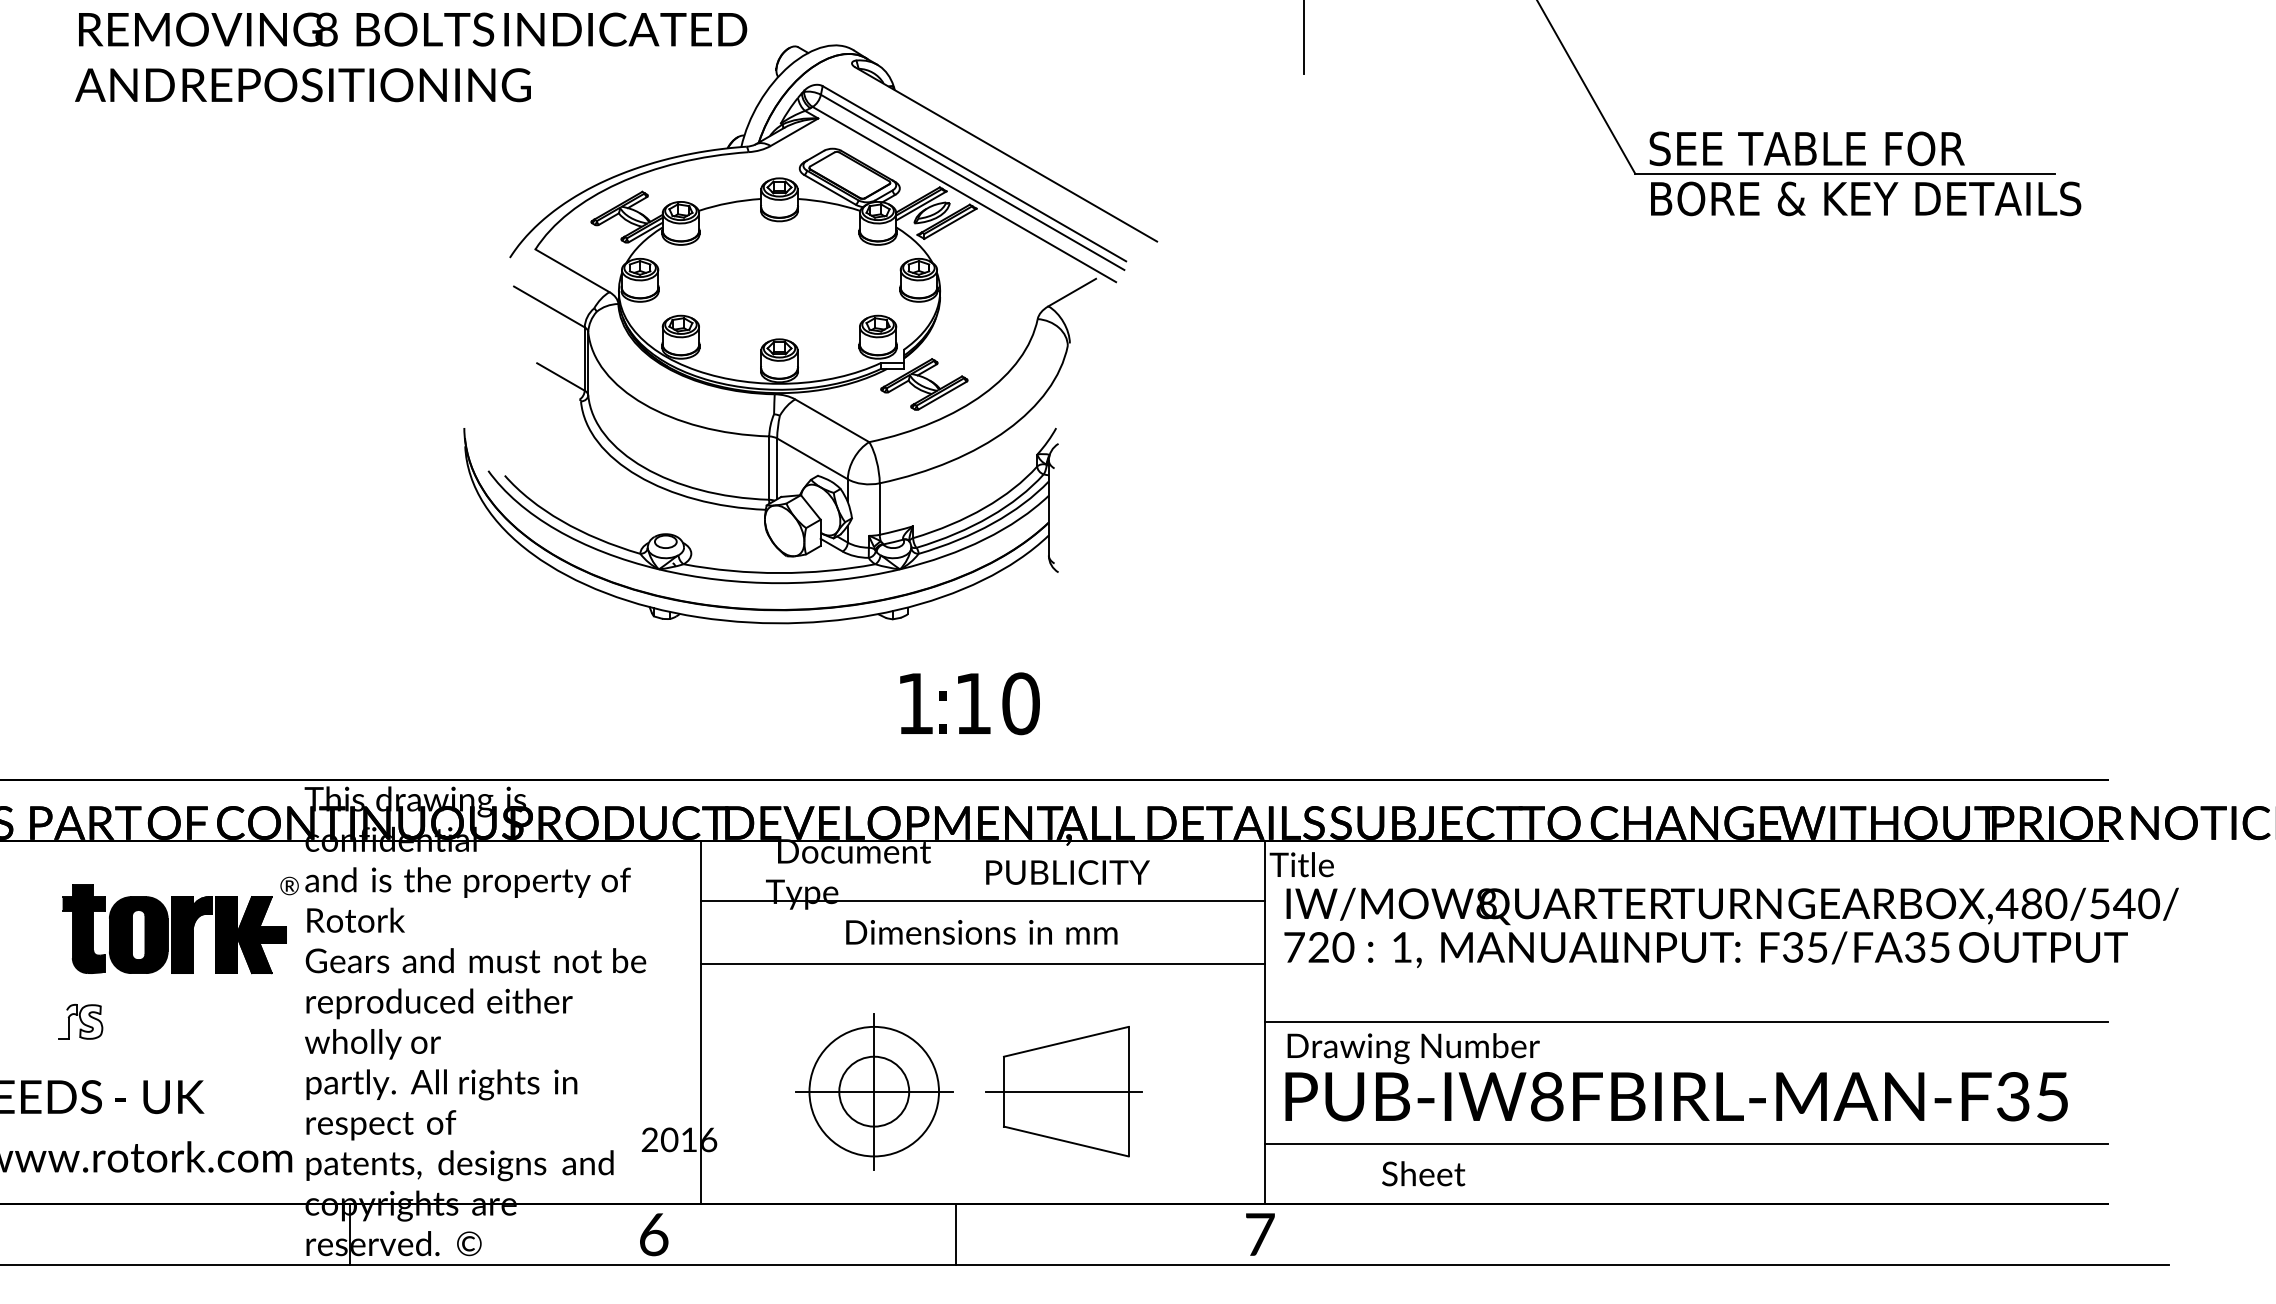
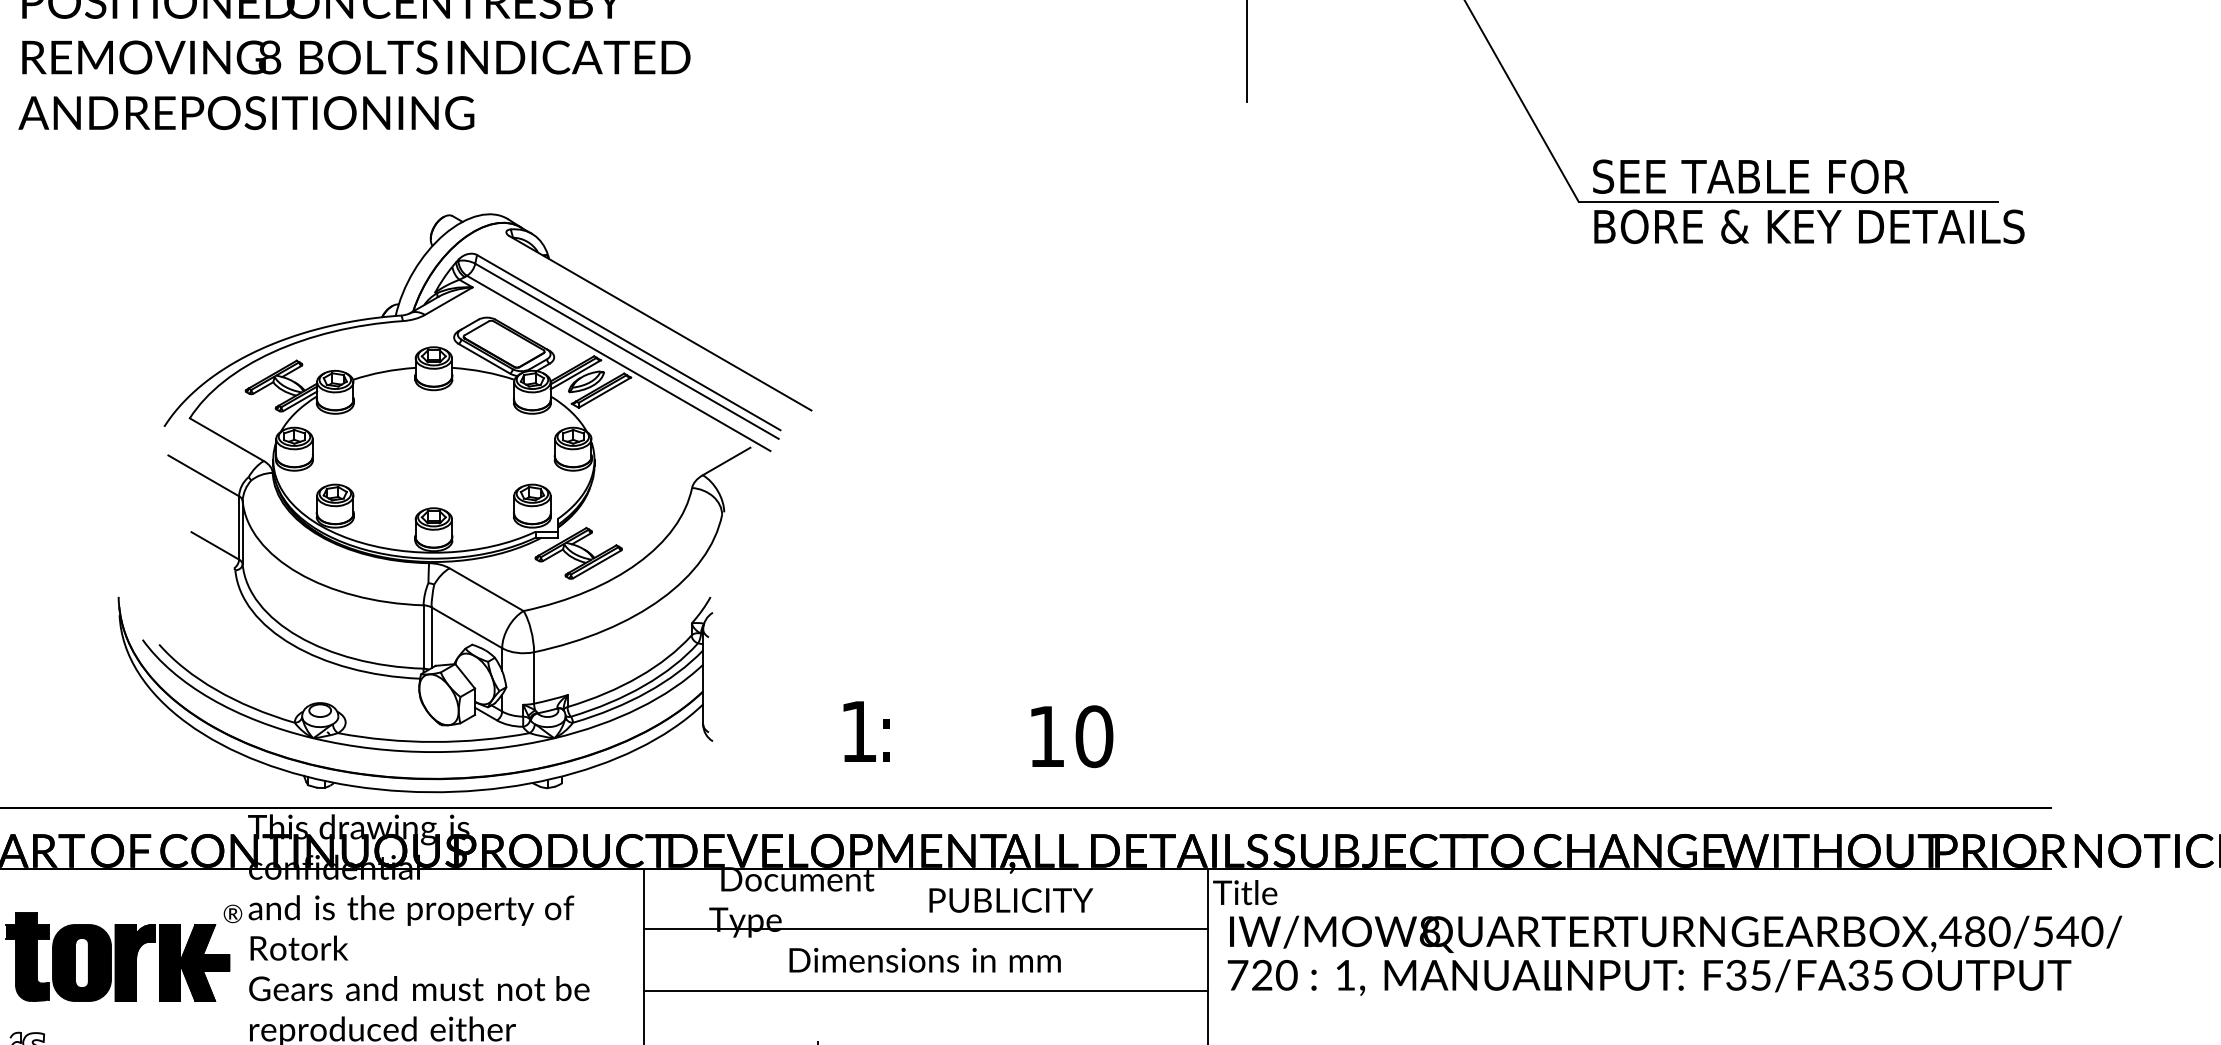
part: (810, 334) -> (464, 503), moved
text: (998, 703) -> (1071, 736), moved

